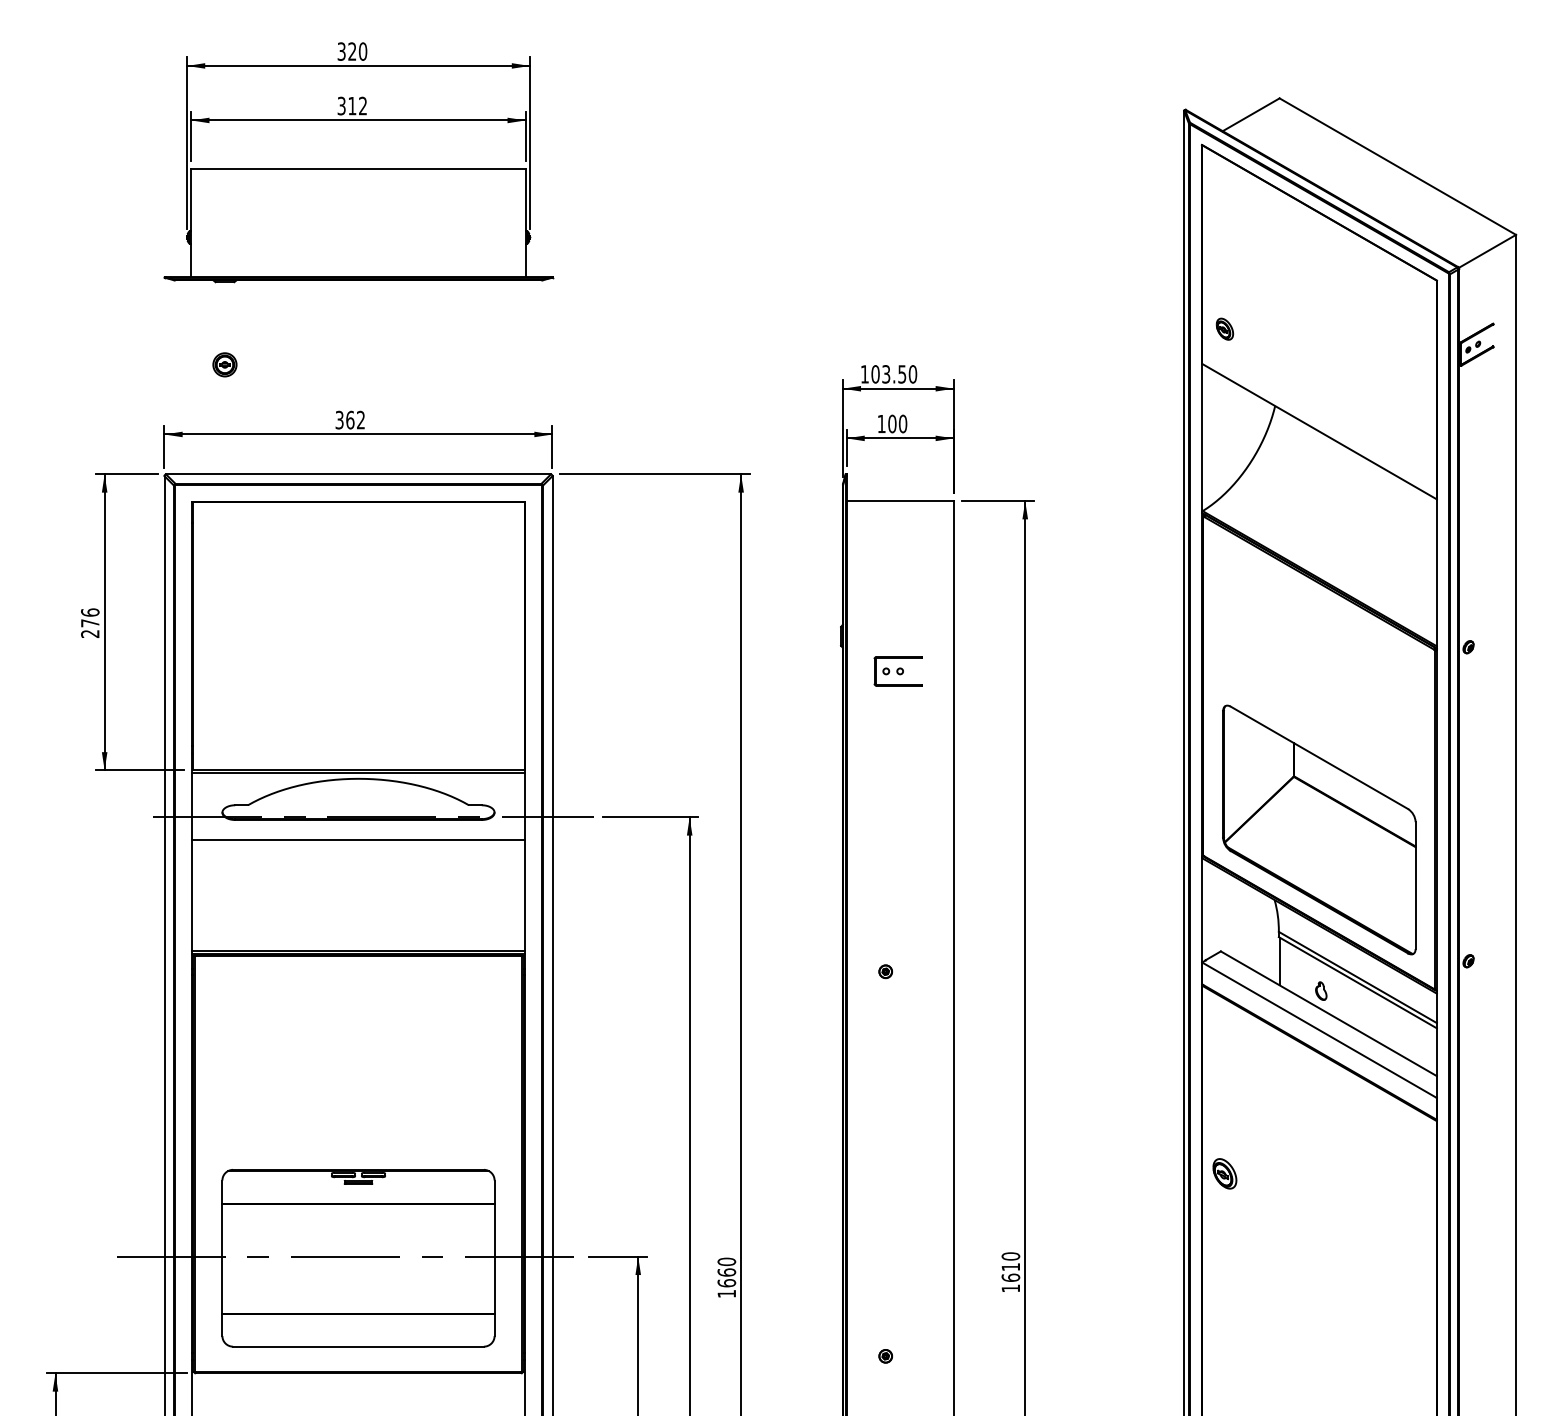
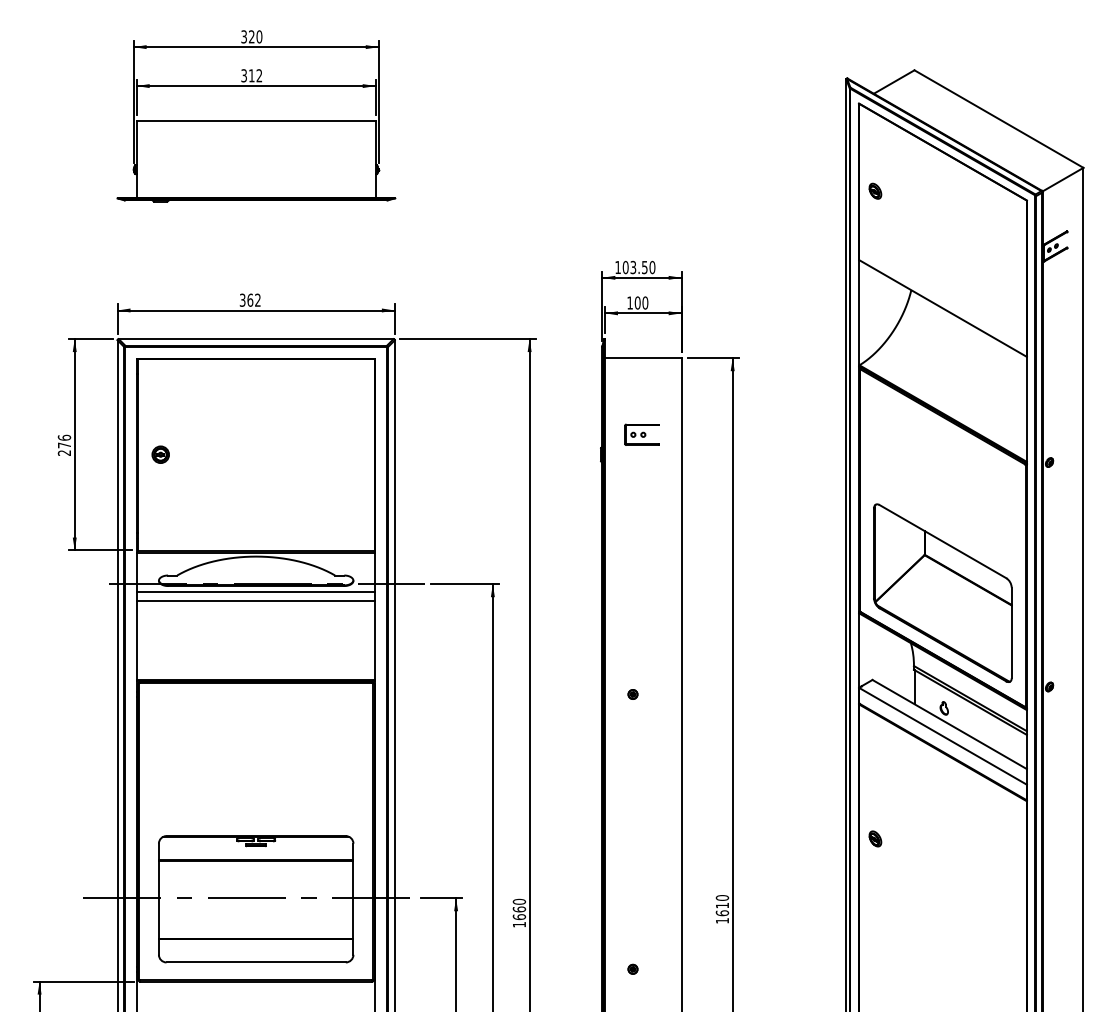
part: (1225, 328) -> (875, 190), moved
part: (224, 364) -> (160, 454), moved
part: (897, 670) -> (641, 434), moved
line: (357, 829) -> (255, 592), added
part: (1225, 1173) -> (875, 838), size x0.71

